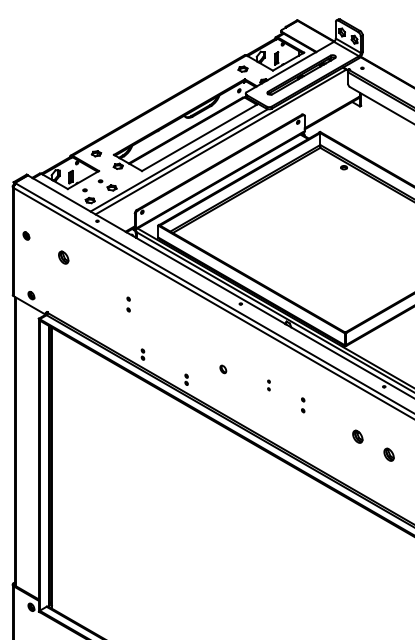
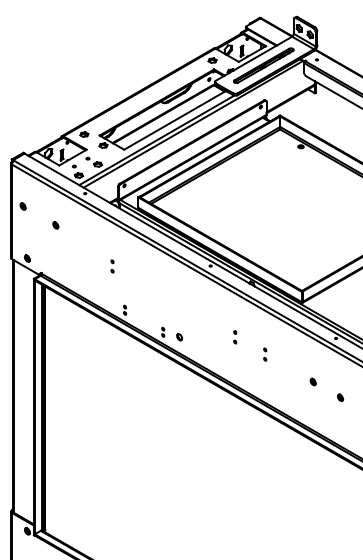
part: (63, 257) -> (55, 225), size x0.62
part: (223, 369) -> (179, 337), moved
part: (268, 385) -> (234, 337), size x1.43
part: (358, 436) -> (313, 381), size x0.62
part: (389, 454) -> (340, 397), size x0.62

